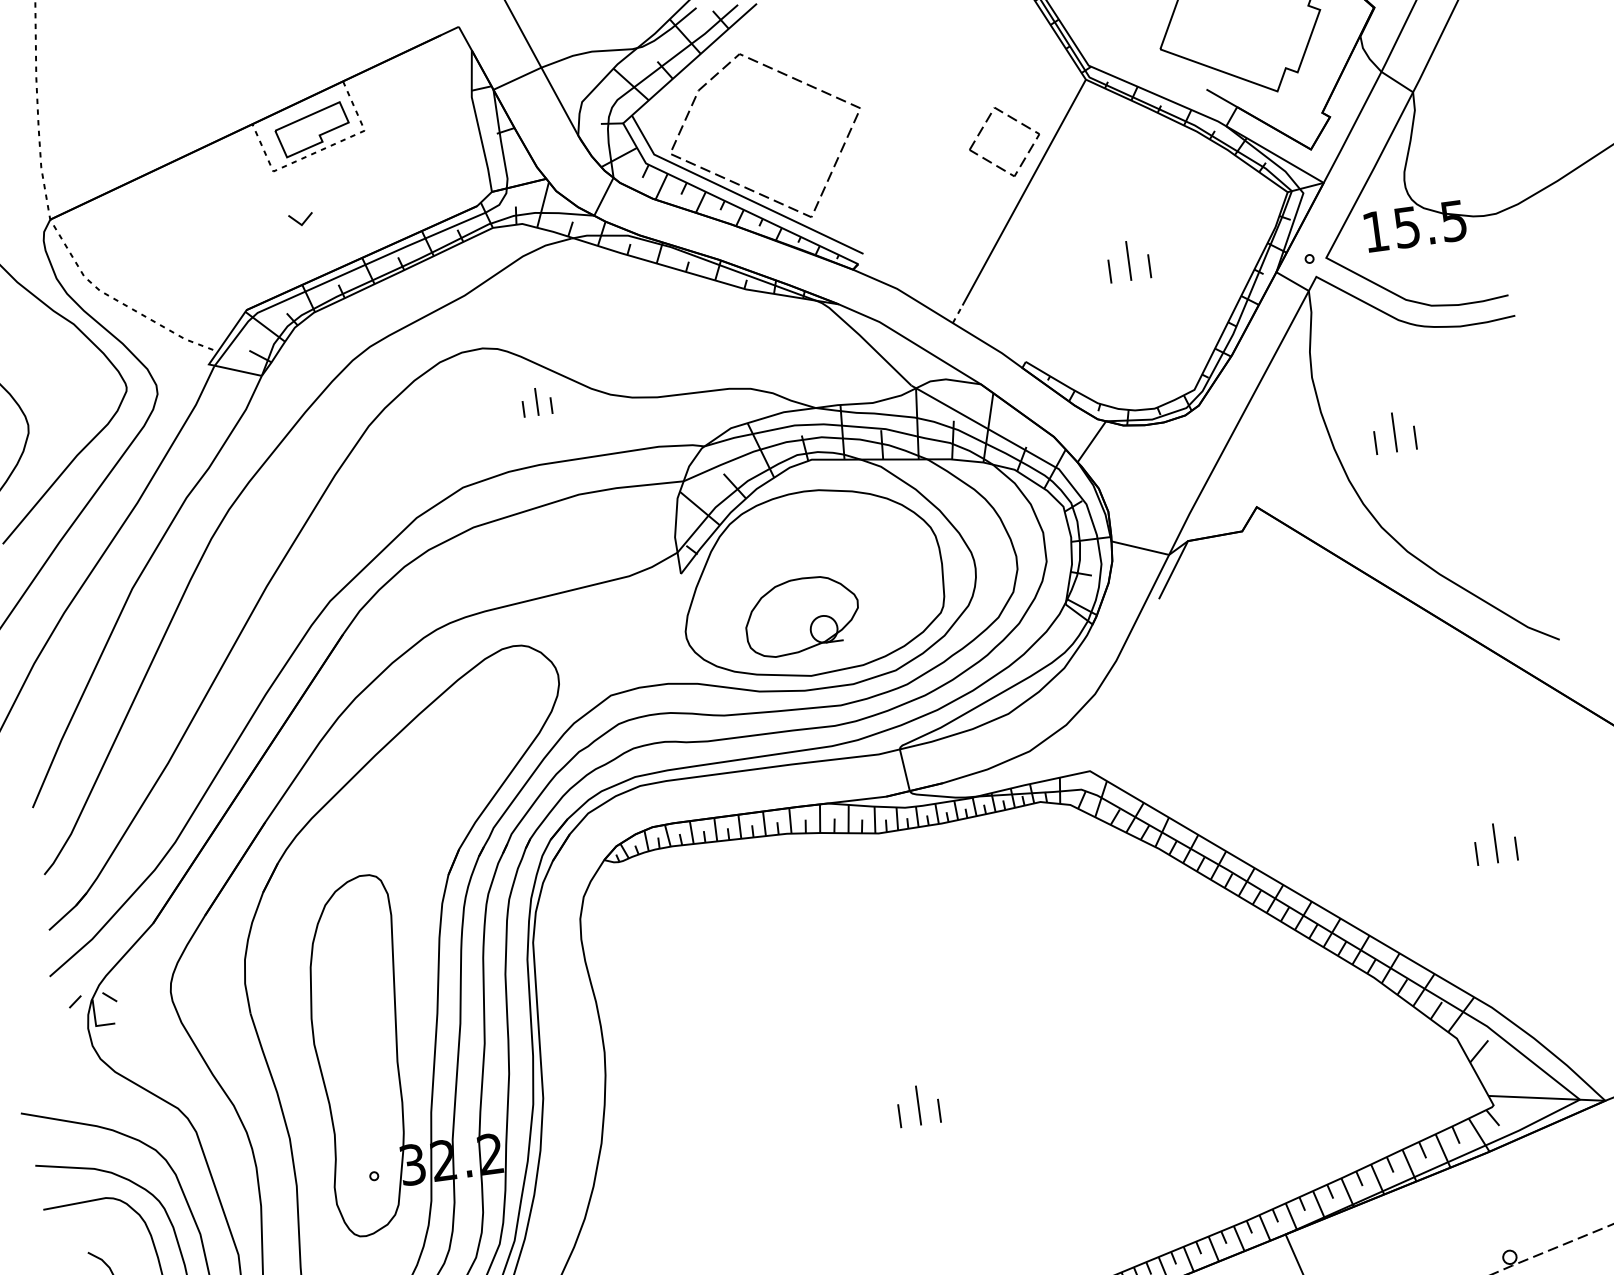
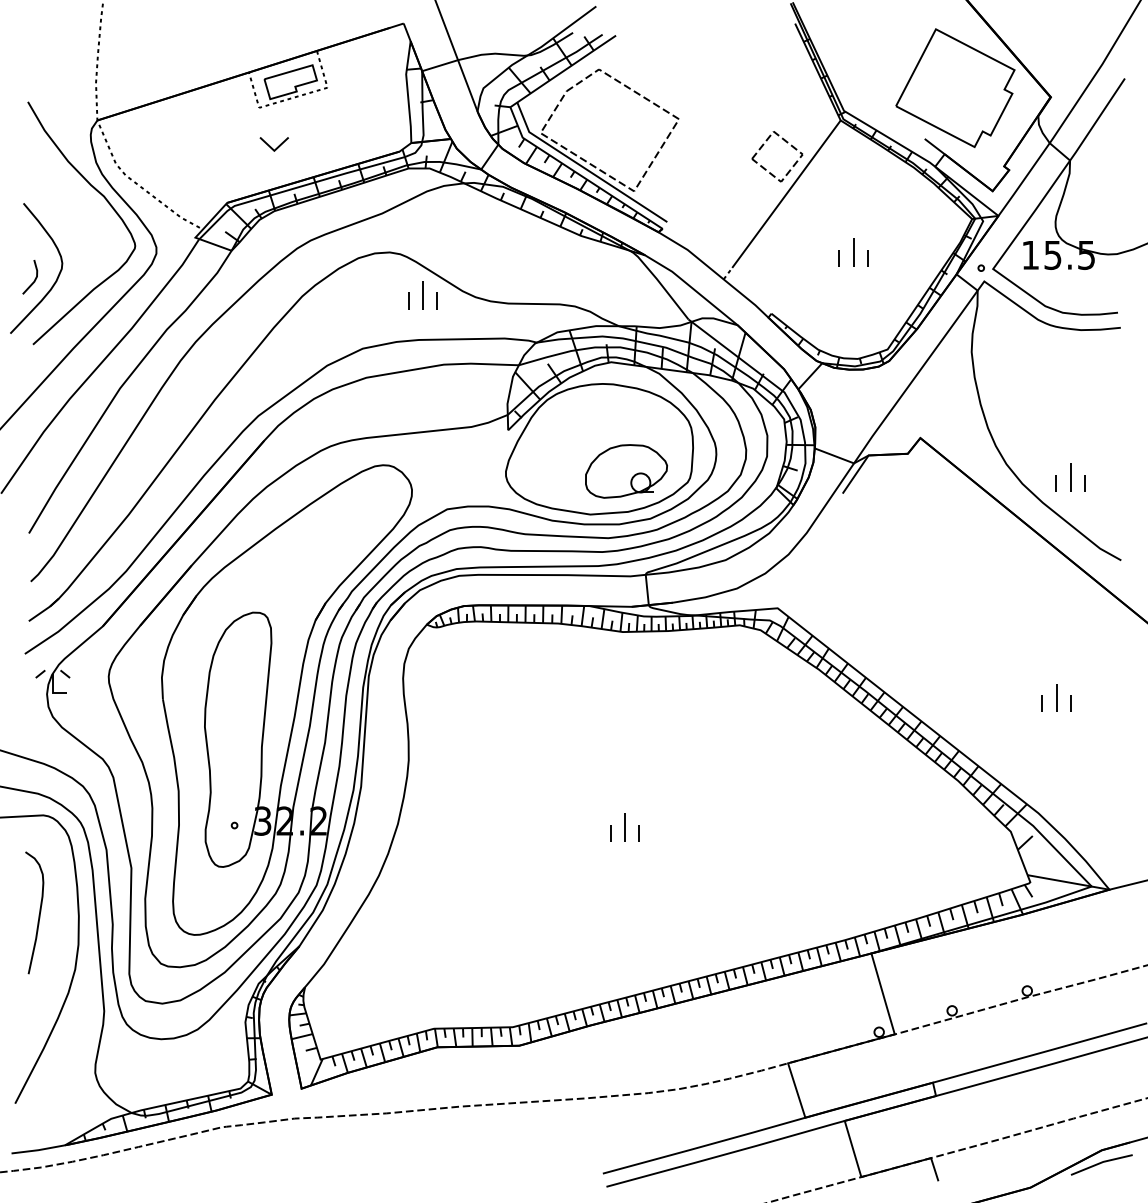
part: (300, 219) -> (273, 144), size x1.67
part: (536, 402) -> (422, 295), size x1.43
part: (1394, 432) -> (1070, 477), moved
part: (802, 616) -> (626, 471), moved

